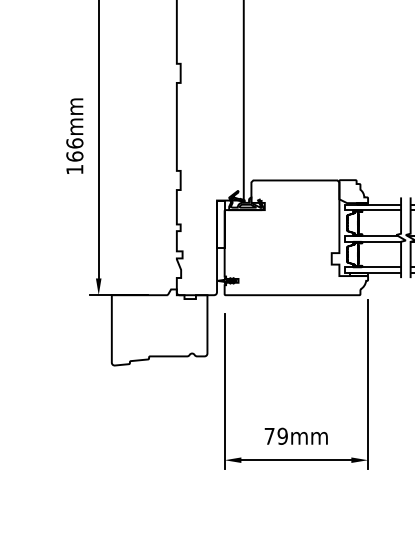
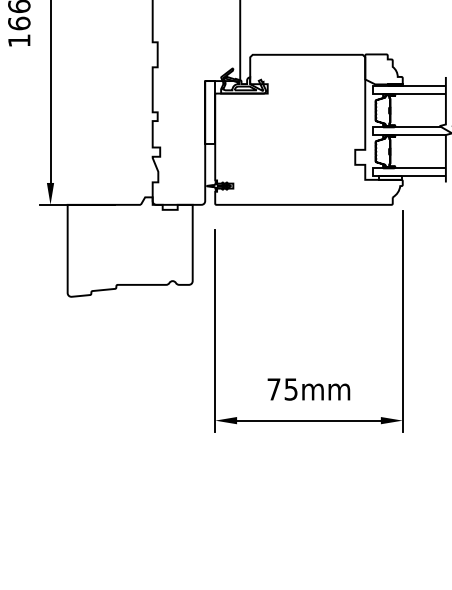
text: (282, 435) -> (290, 388), 79mm -> 75mm

